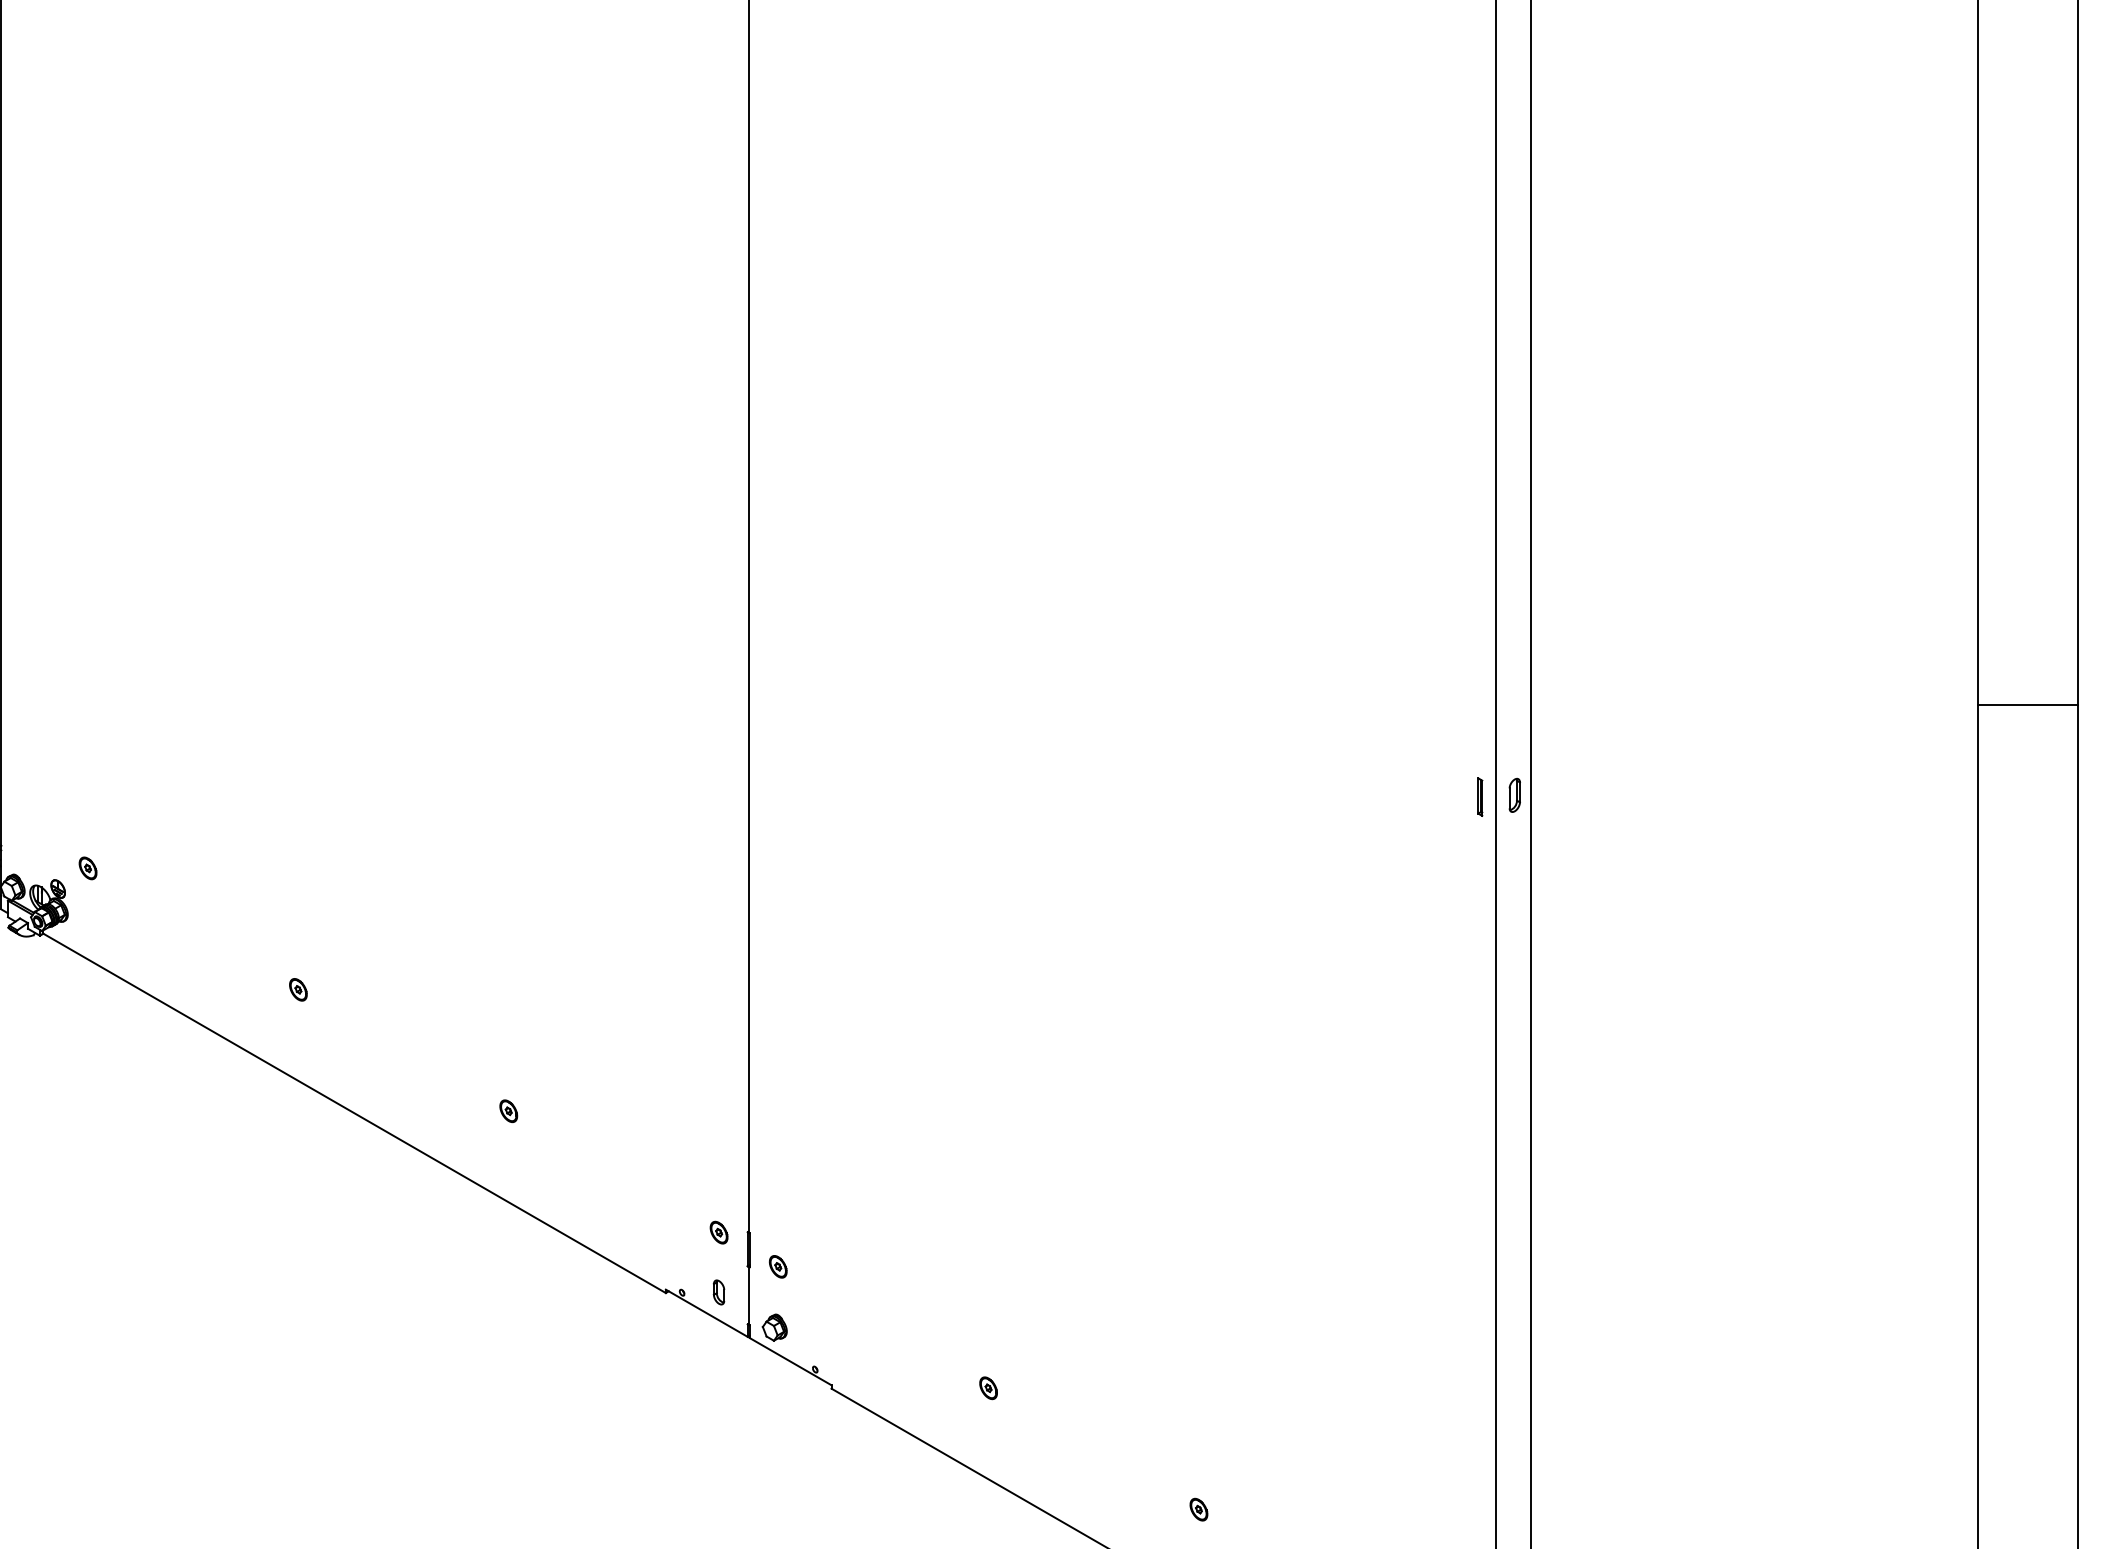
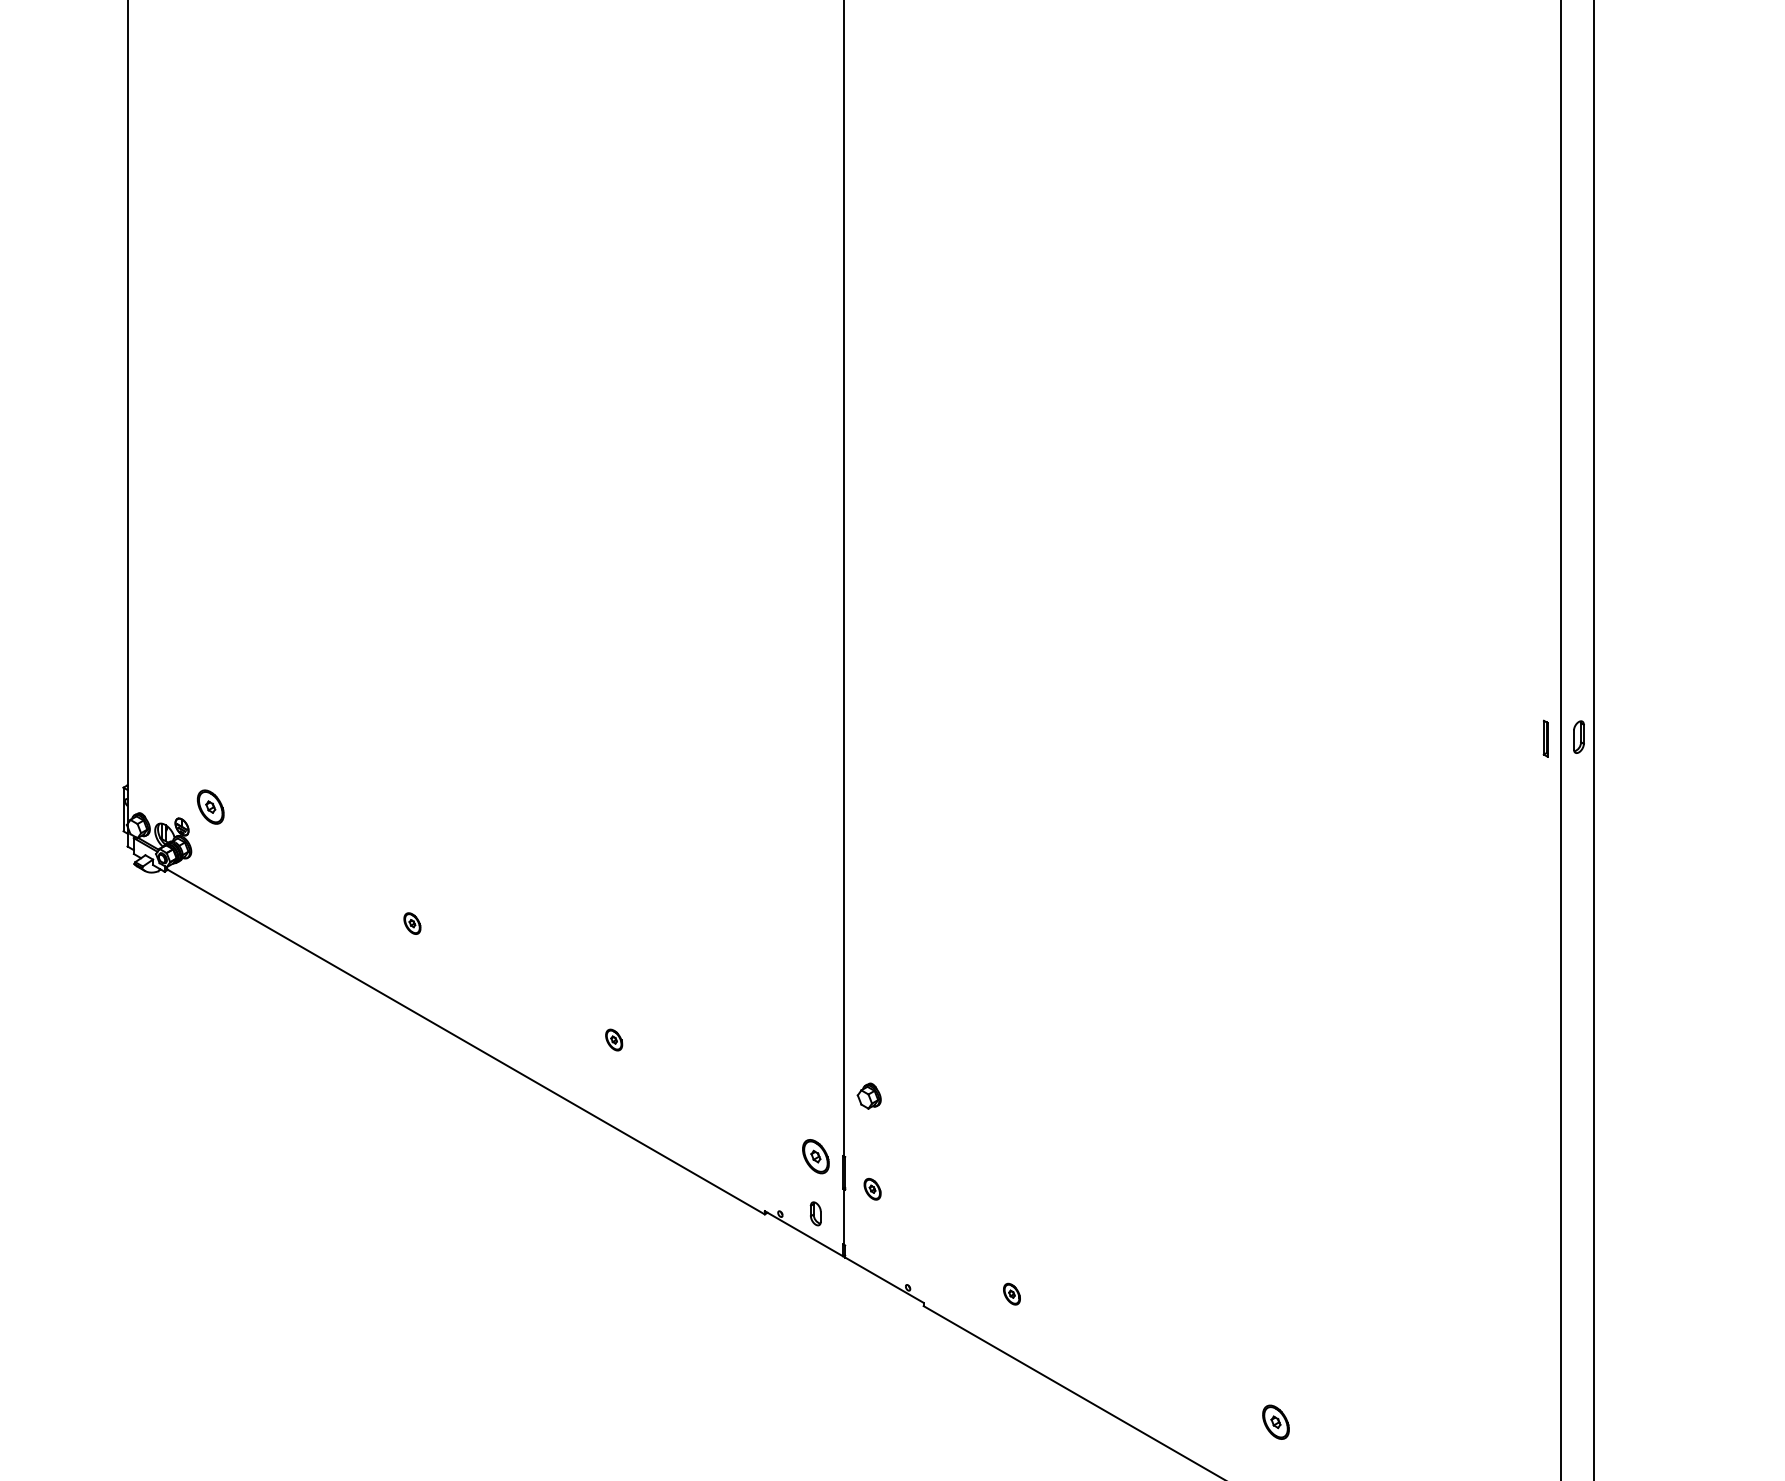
part: (87, 868) -> (210, 807), size x1.6
part: (718, 1232) -> (815, 1156), size x1.6
part: (774, 1327) -> (868, 1095), moved
part: (988, 1388) -> (1011, 1294), moved
part: (1198, 1509) -> (1275, 1421), size x1.6

